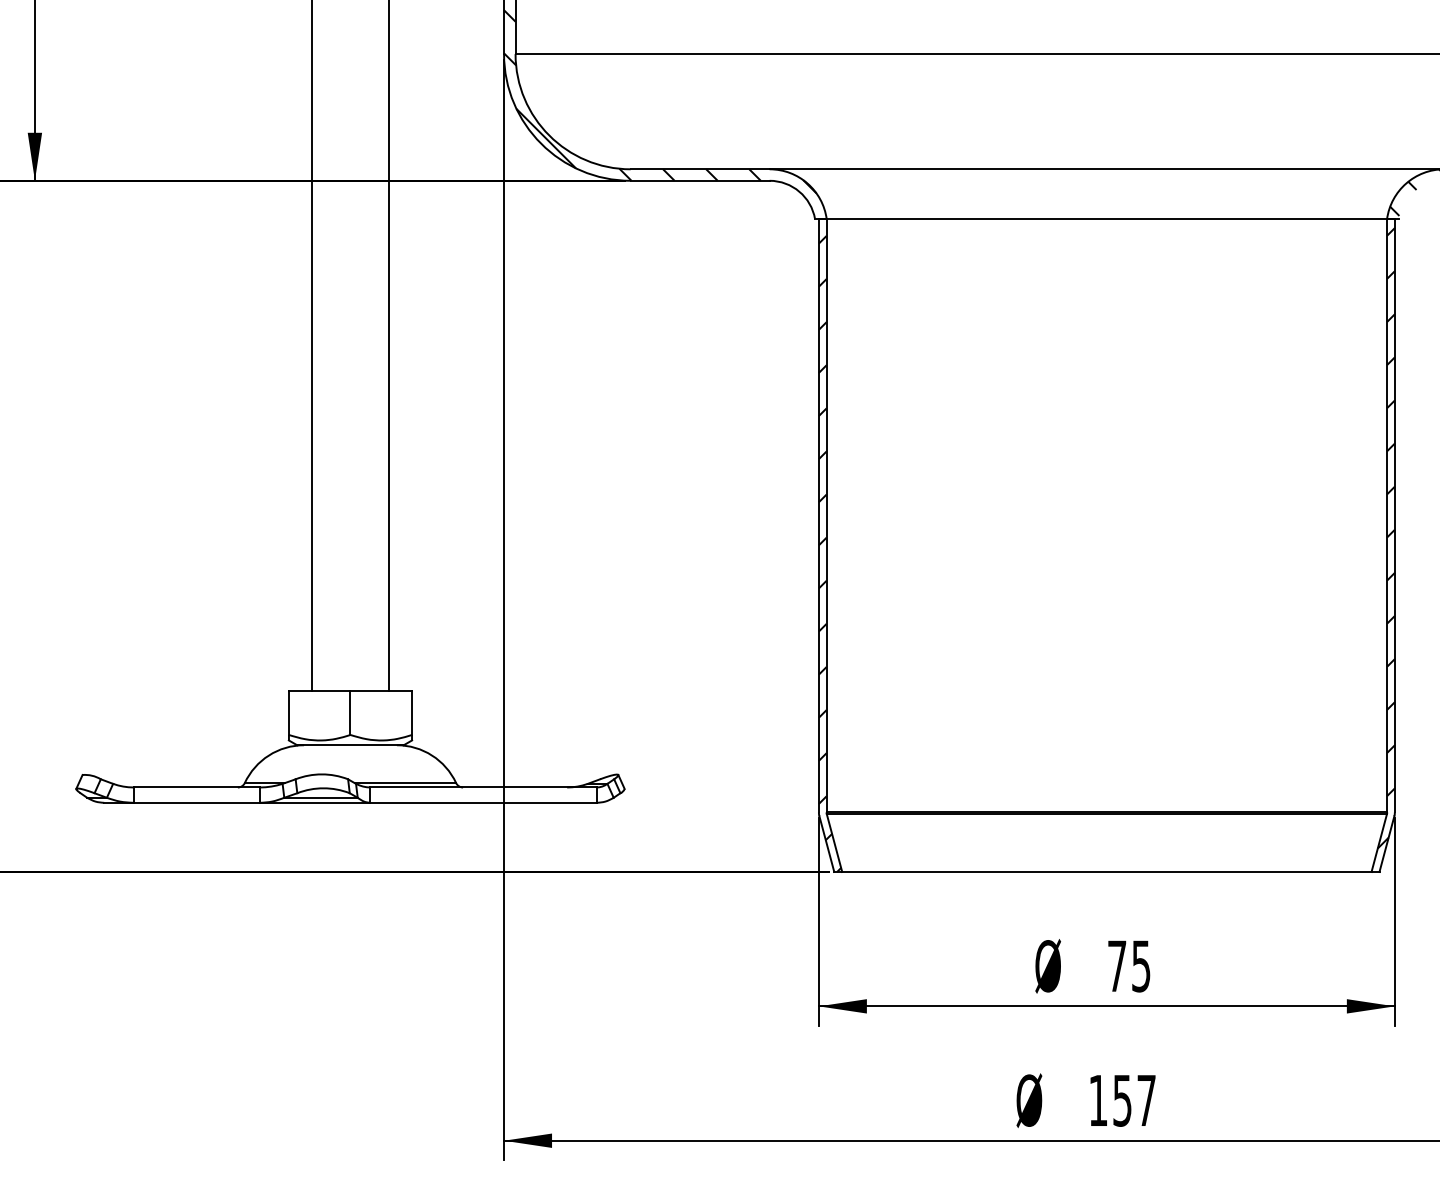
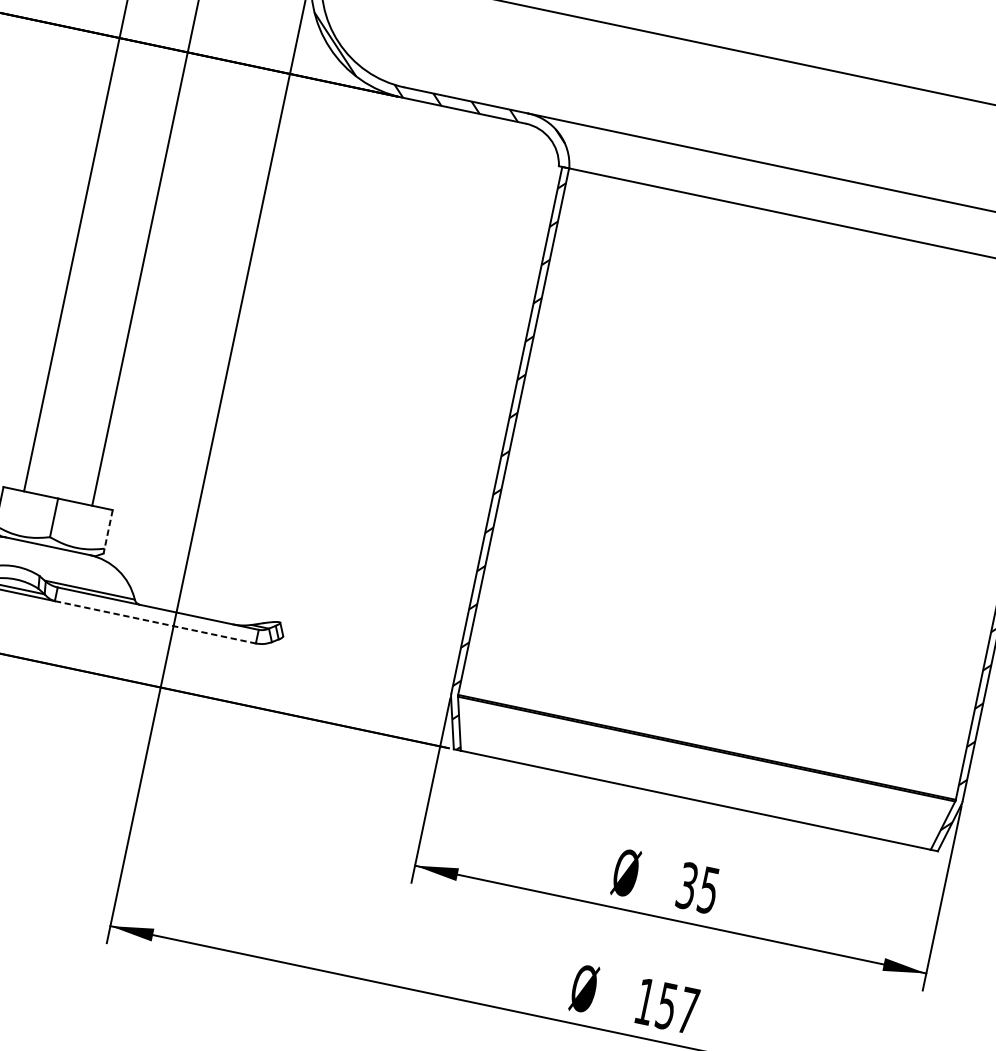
line: (412, 713) -> (109, 529), solid -> dashed
line: (483, 802) -> (155, 622), solid -> dashed
text: (1117, 966) -> (687, 886), 75 -> 35

